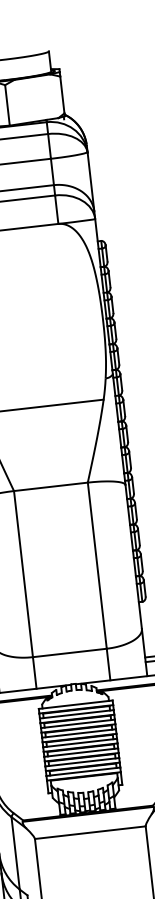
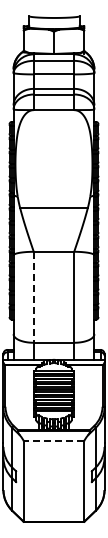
line: (23, 574) -> (33, 297), solid -> dashed
line: (89, 833) -> (53, 441), solid -> dashed

